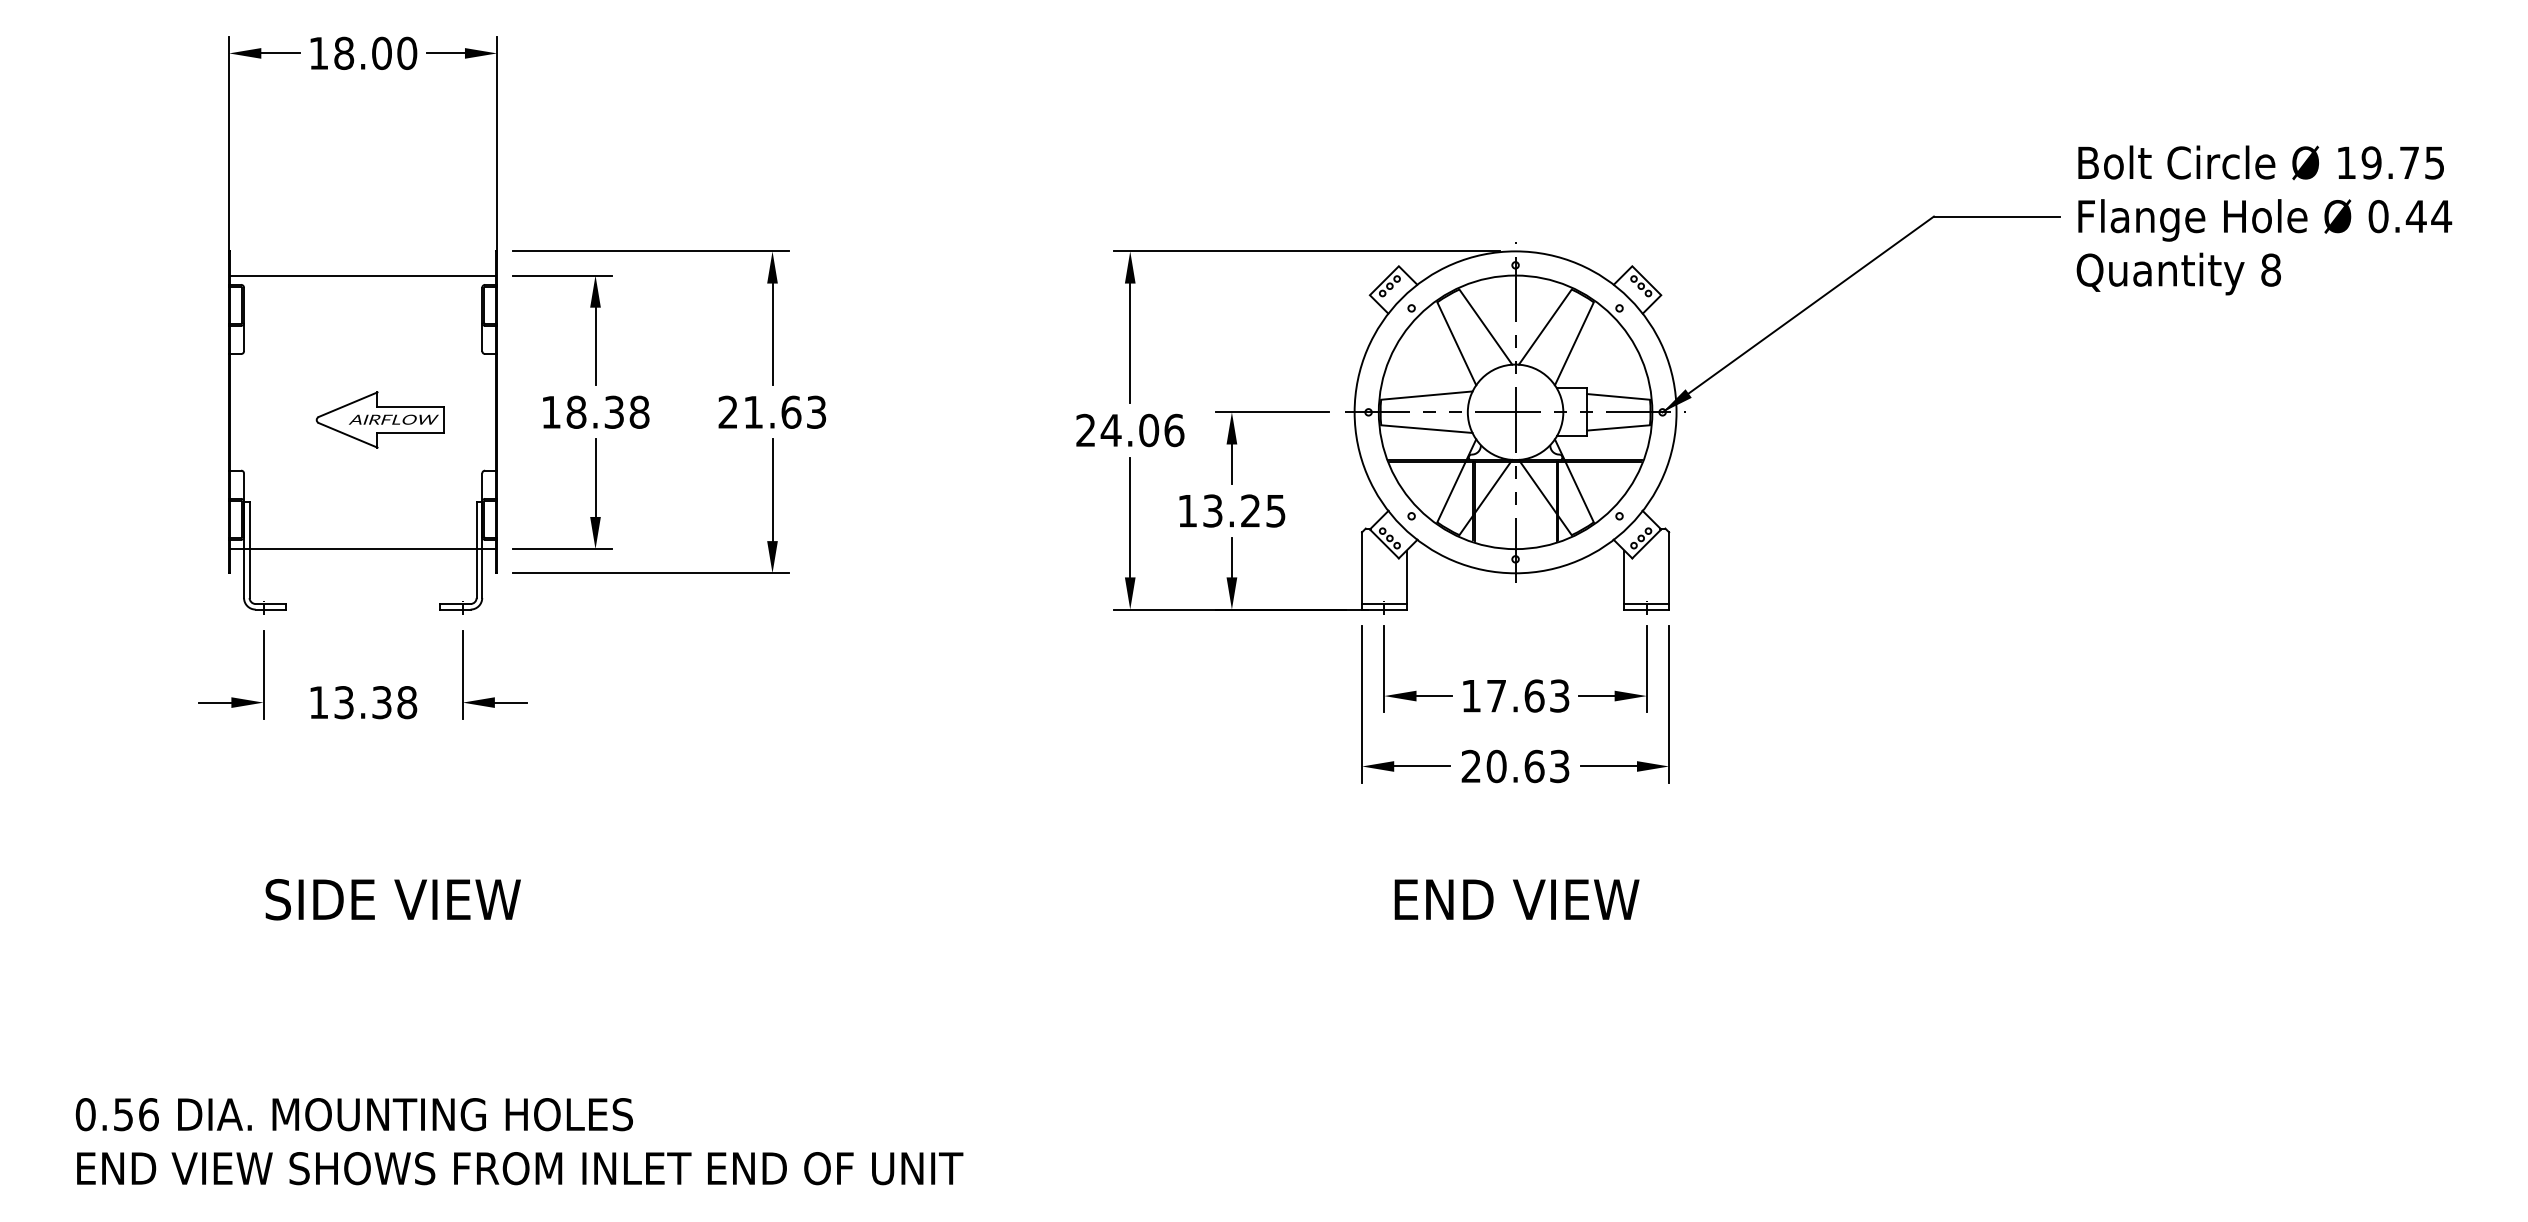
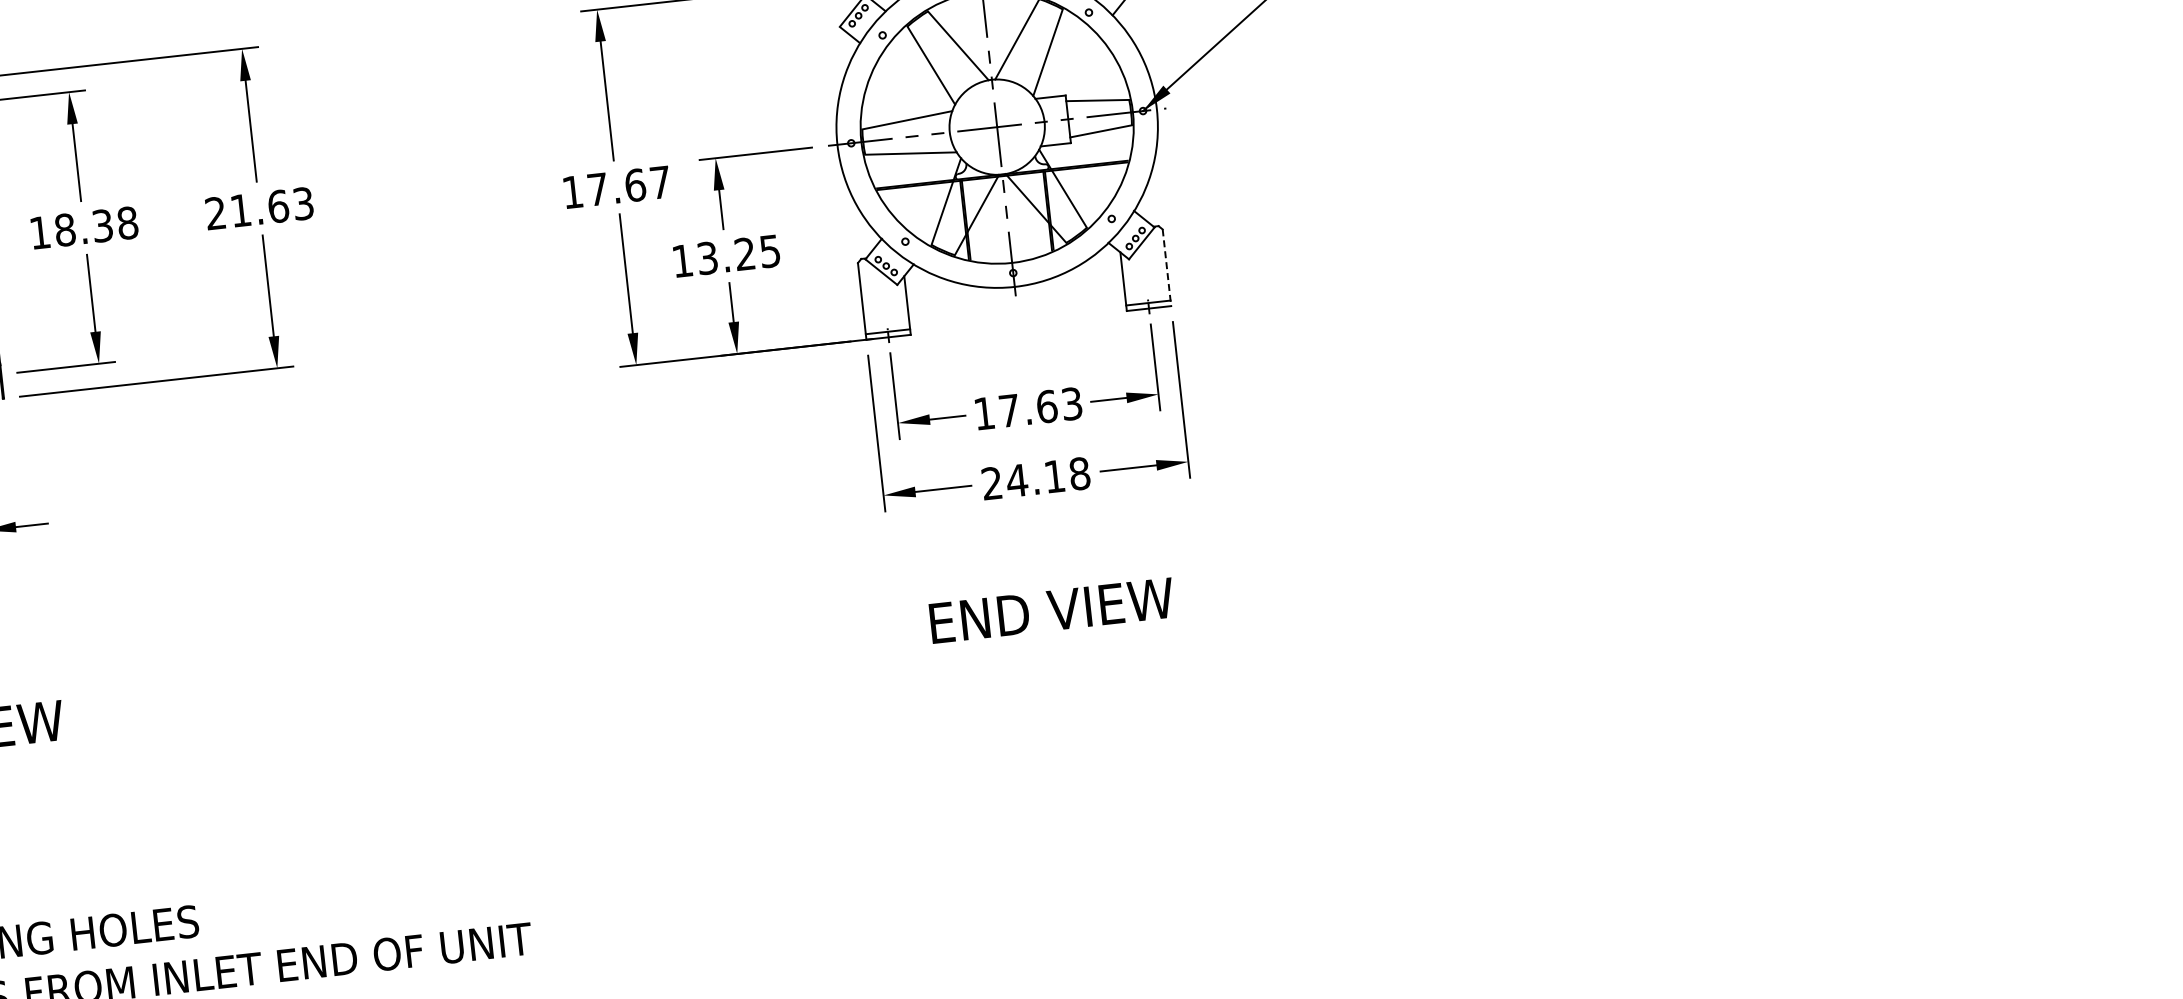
text: (1130, 430) -> (616, 187), 24.06 -> 17.67
line: (1669, 570) -> (1167, 267), solid -> dashed
text: (1527, 766) -> (1047, 477), 20.63 -> 24.18

